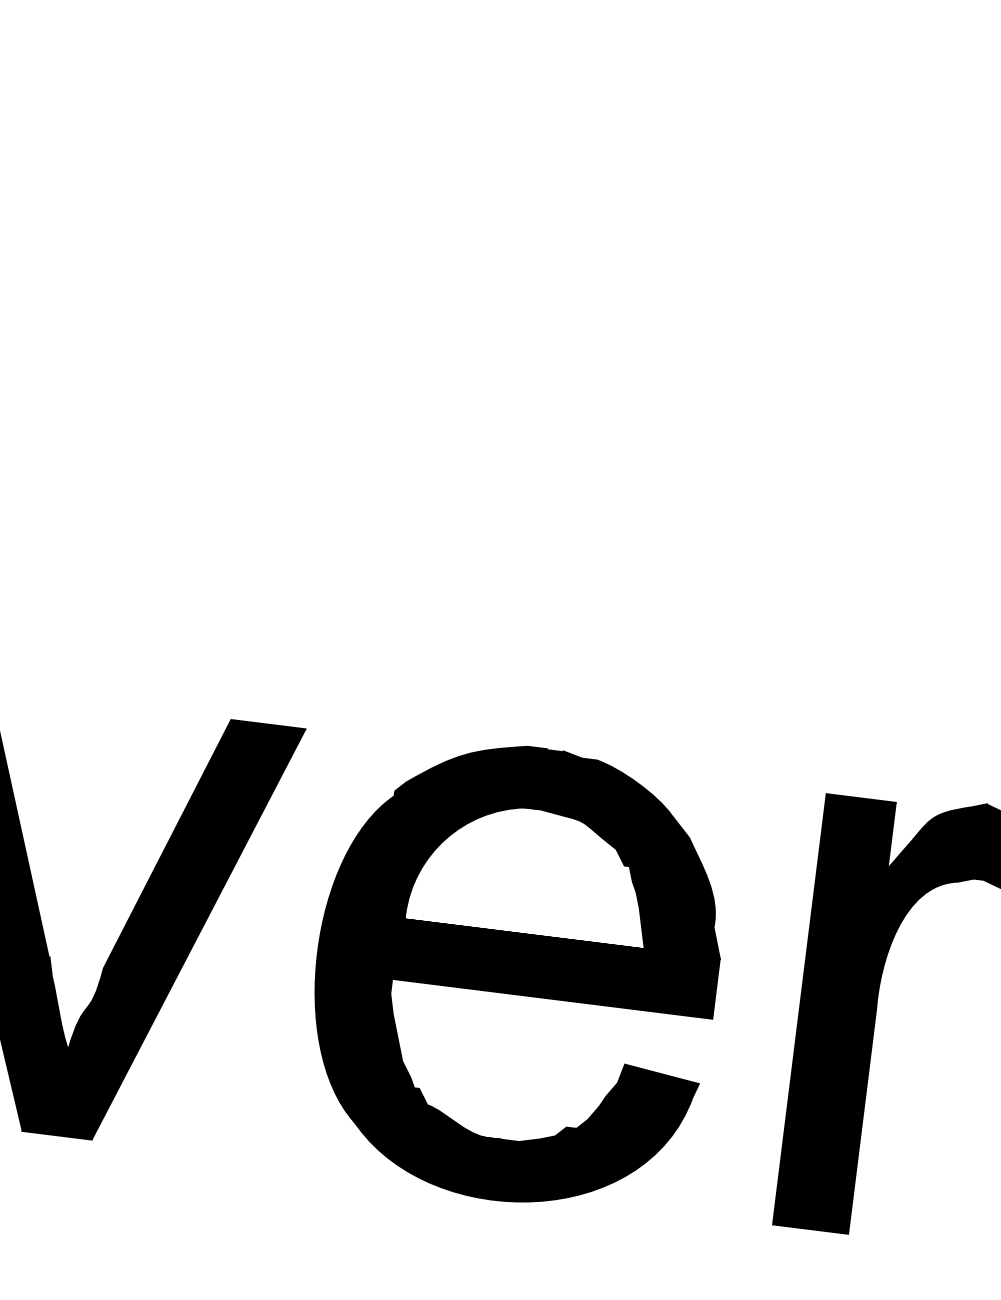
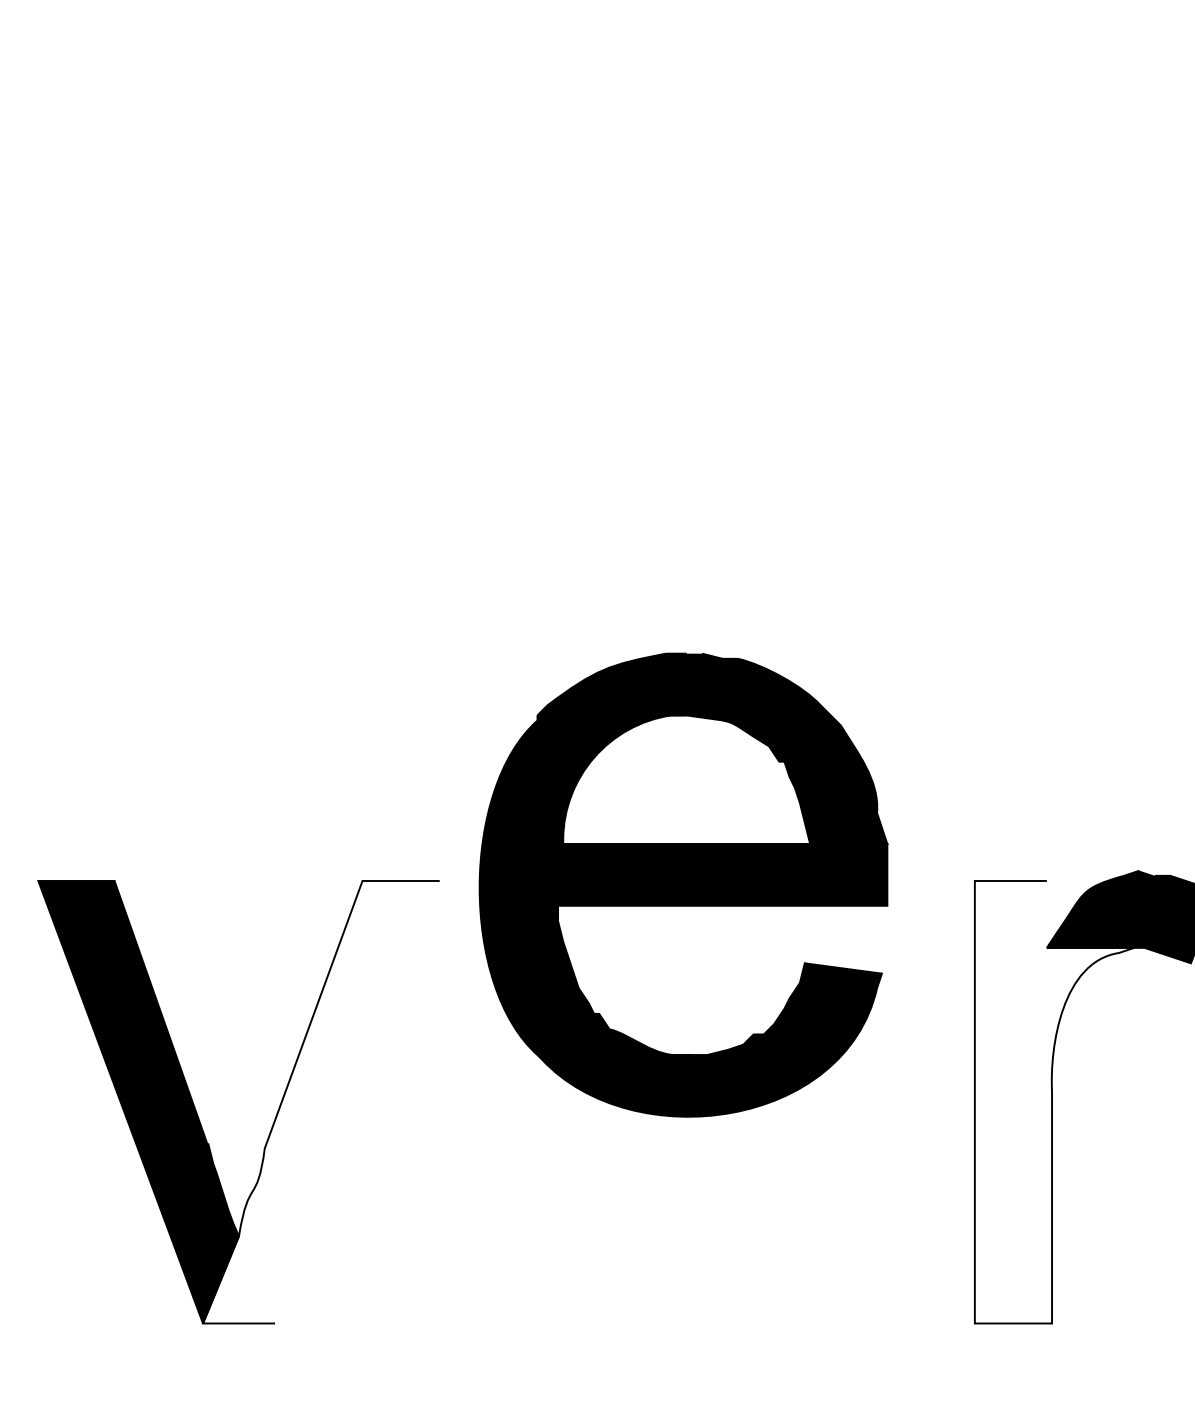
fill: (164, 929) -> (321, 1101), removed
part: (516, 973) -> (683, 884), moved
fill: (877, 1018) -> (1054, 1101), removed

